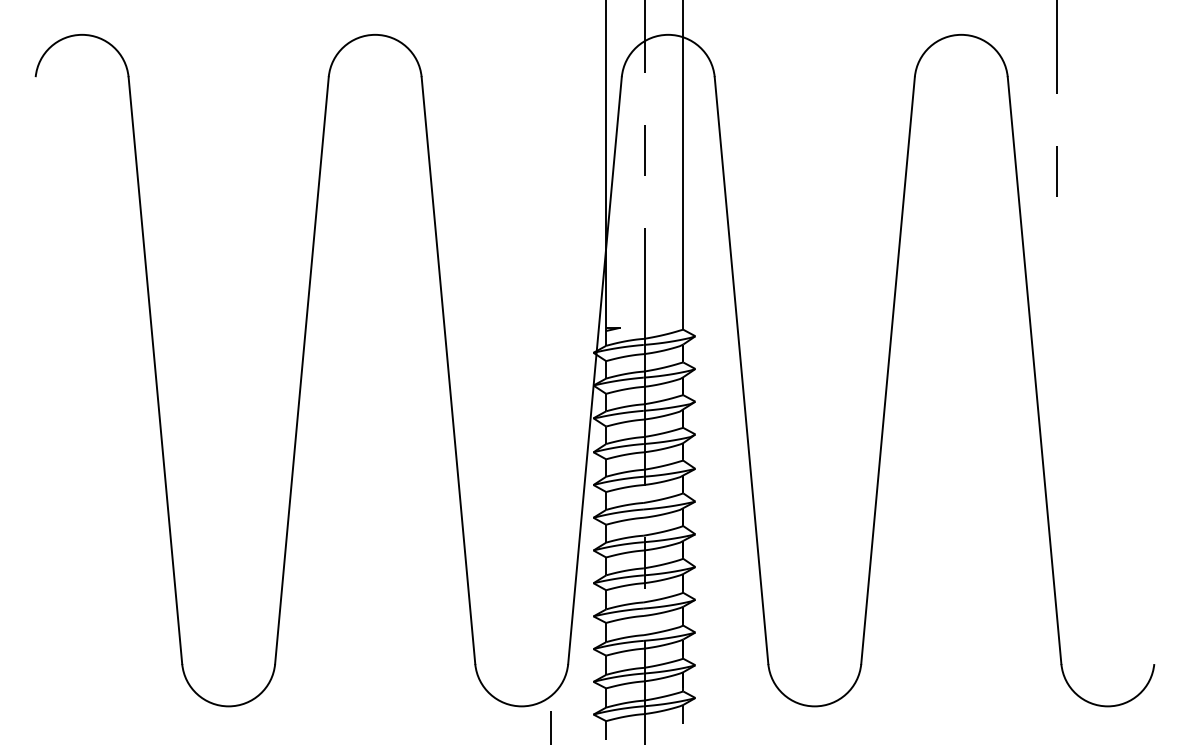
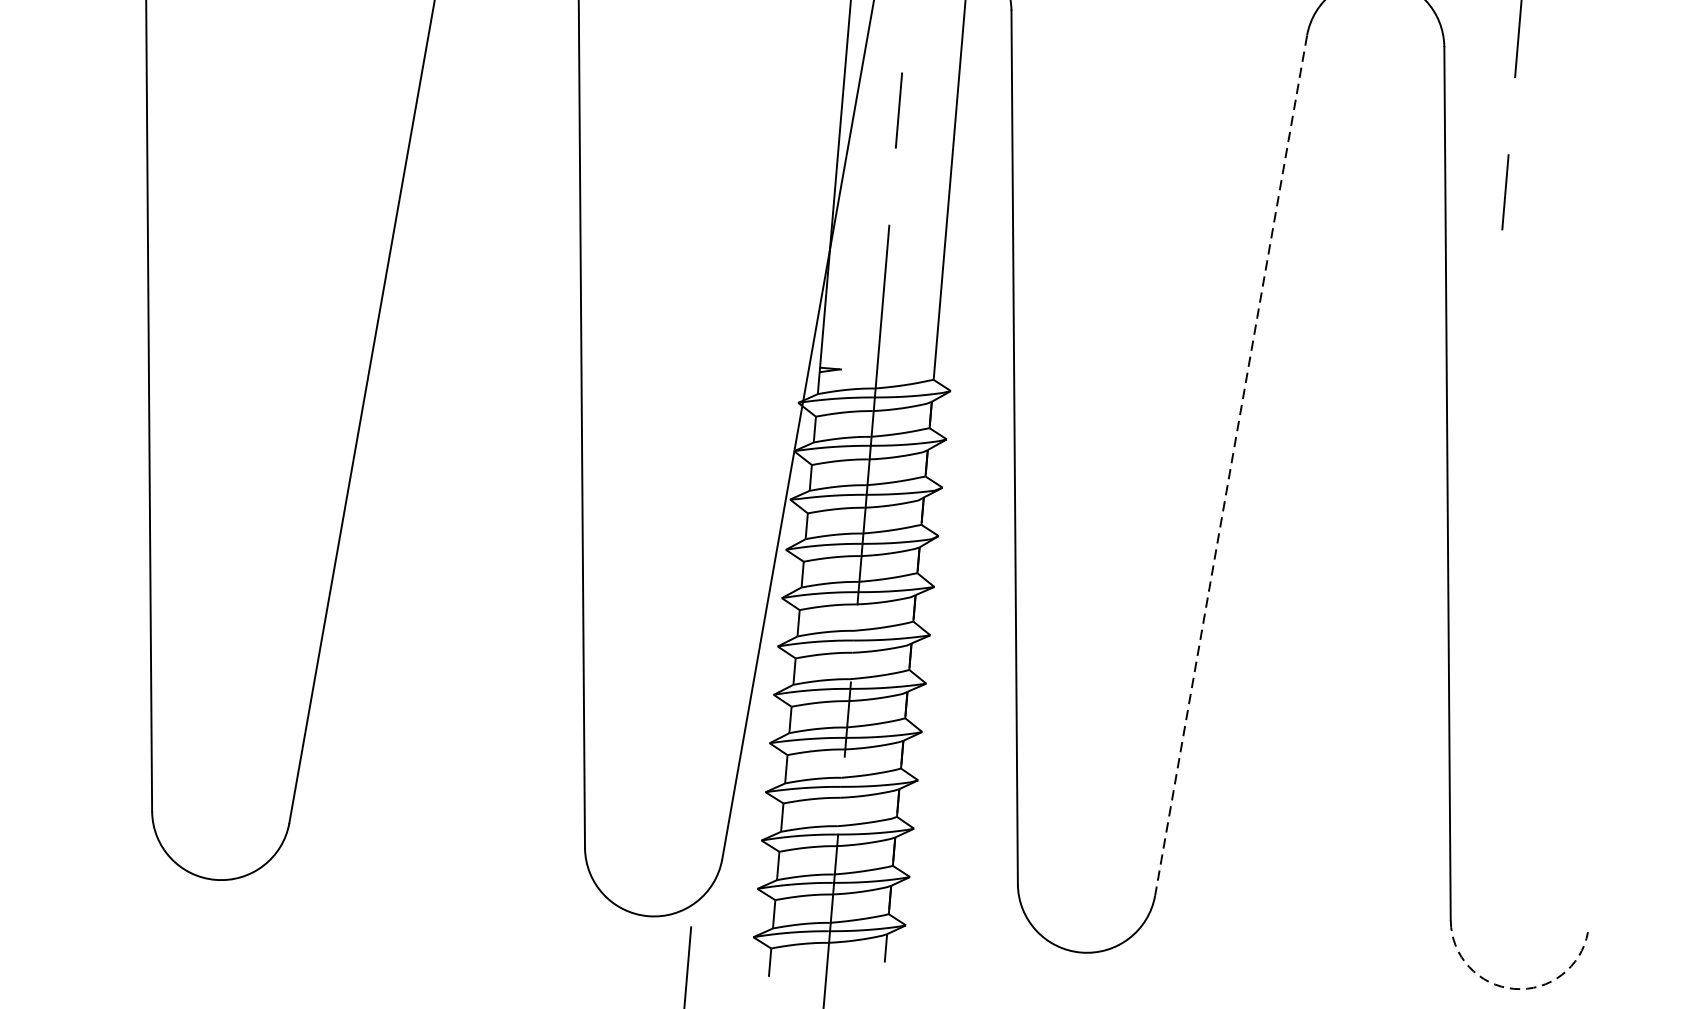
line: (888, 370) -> (1231, 465), solid -> dashed
arc: (1107, 706) -> (1513, 989), solid -> dashed

